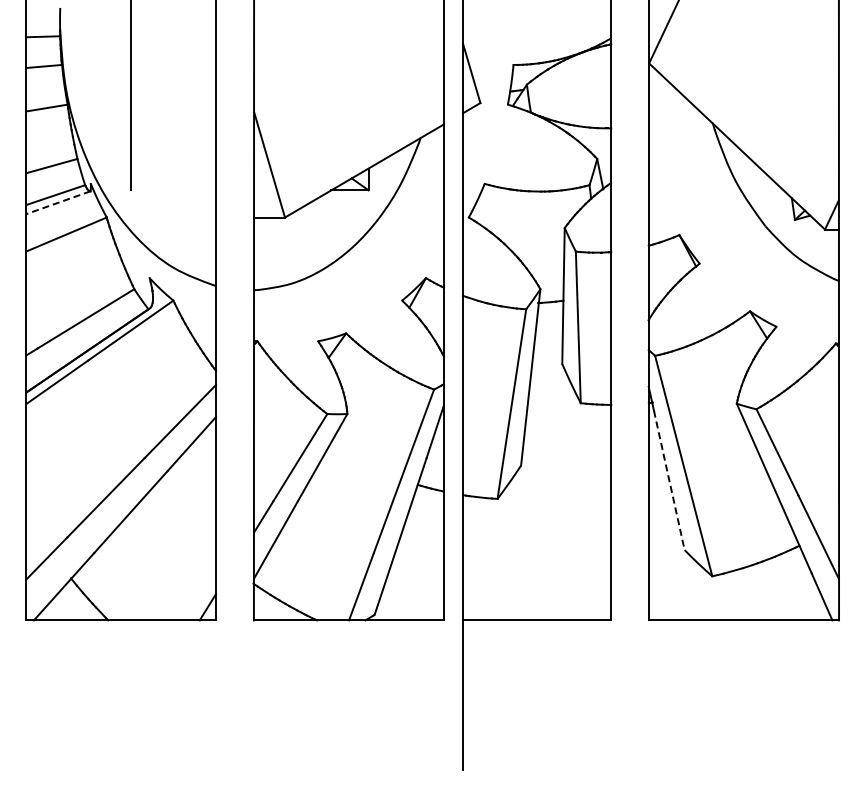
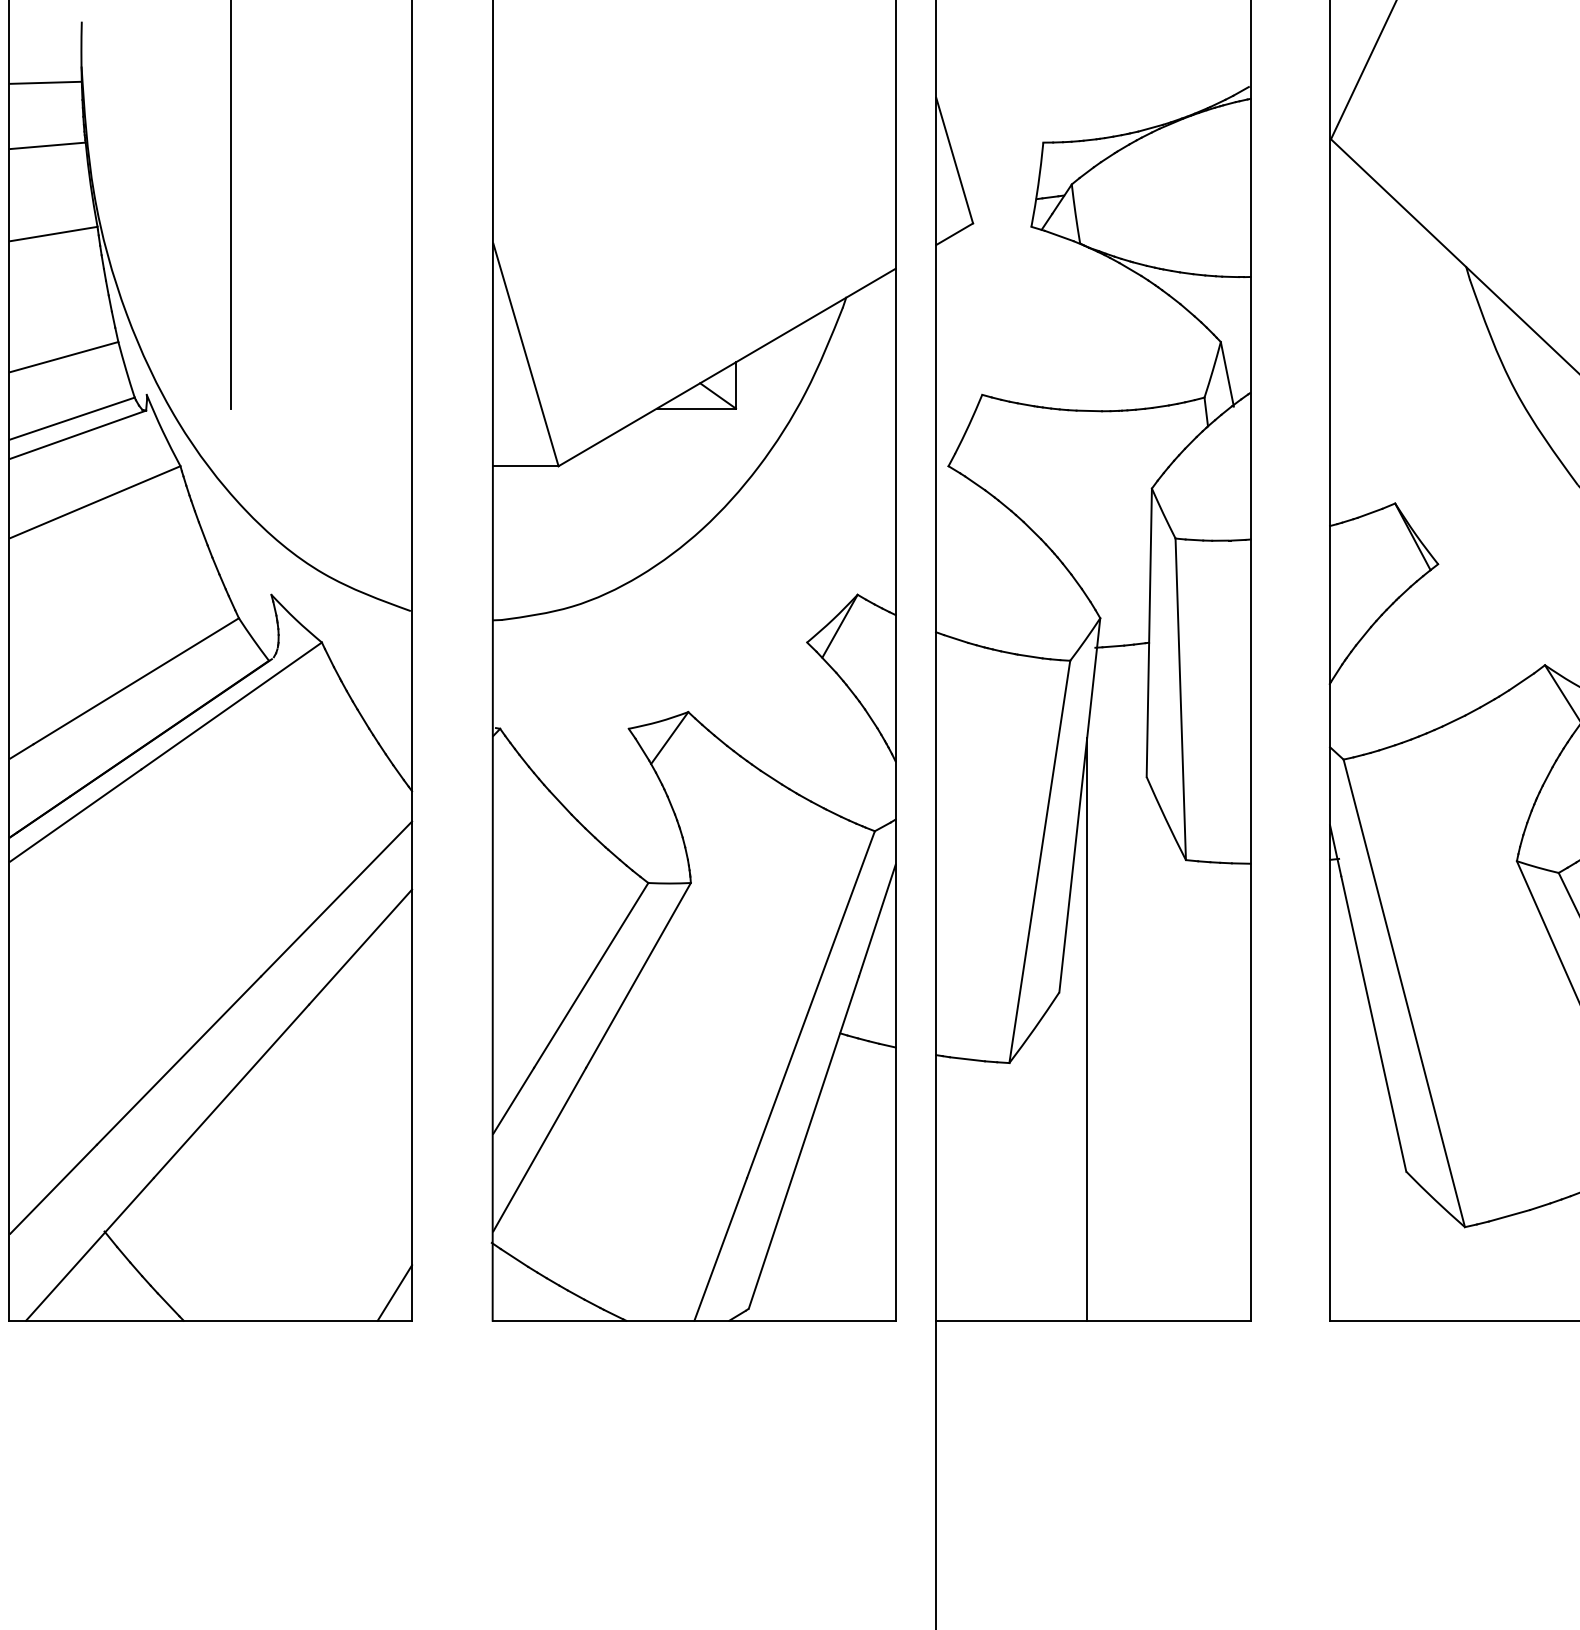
line: (58, 202) -> (78, 434), dashed -> solid
line: (669, 480) -> (1374, 1024), dashed -> solid
line: (534, 482) -> (1087, 1028), added

